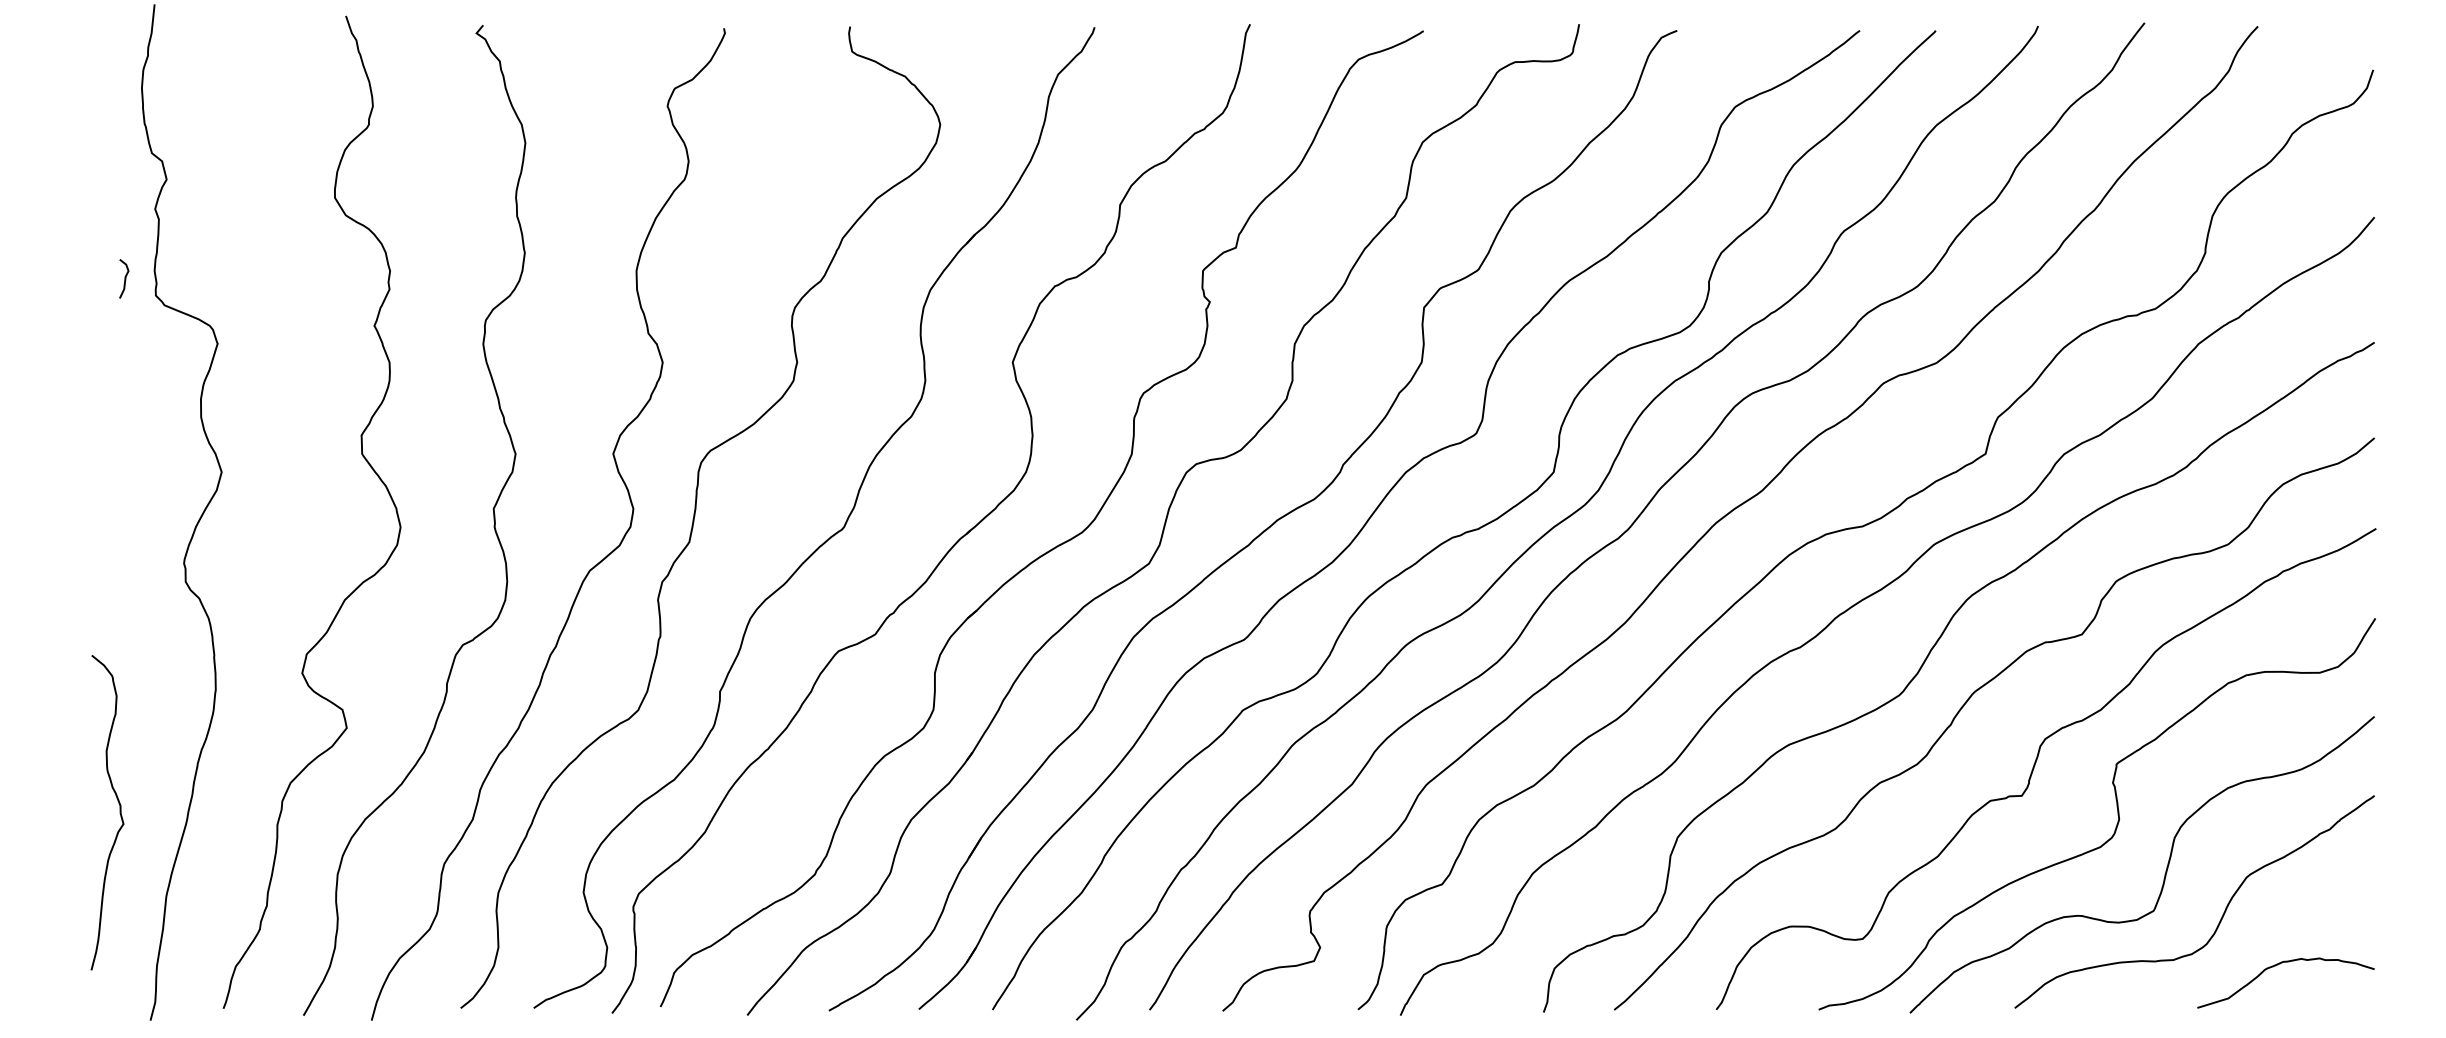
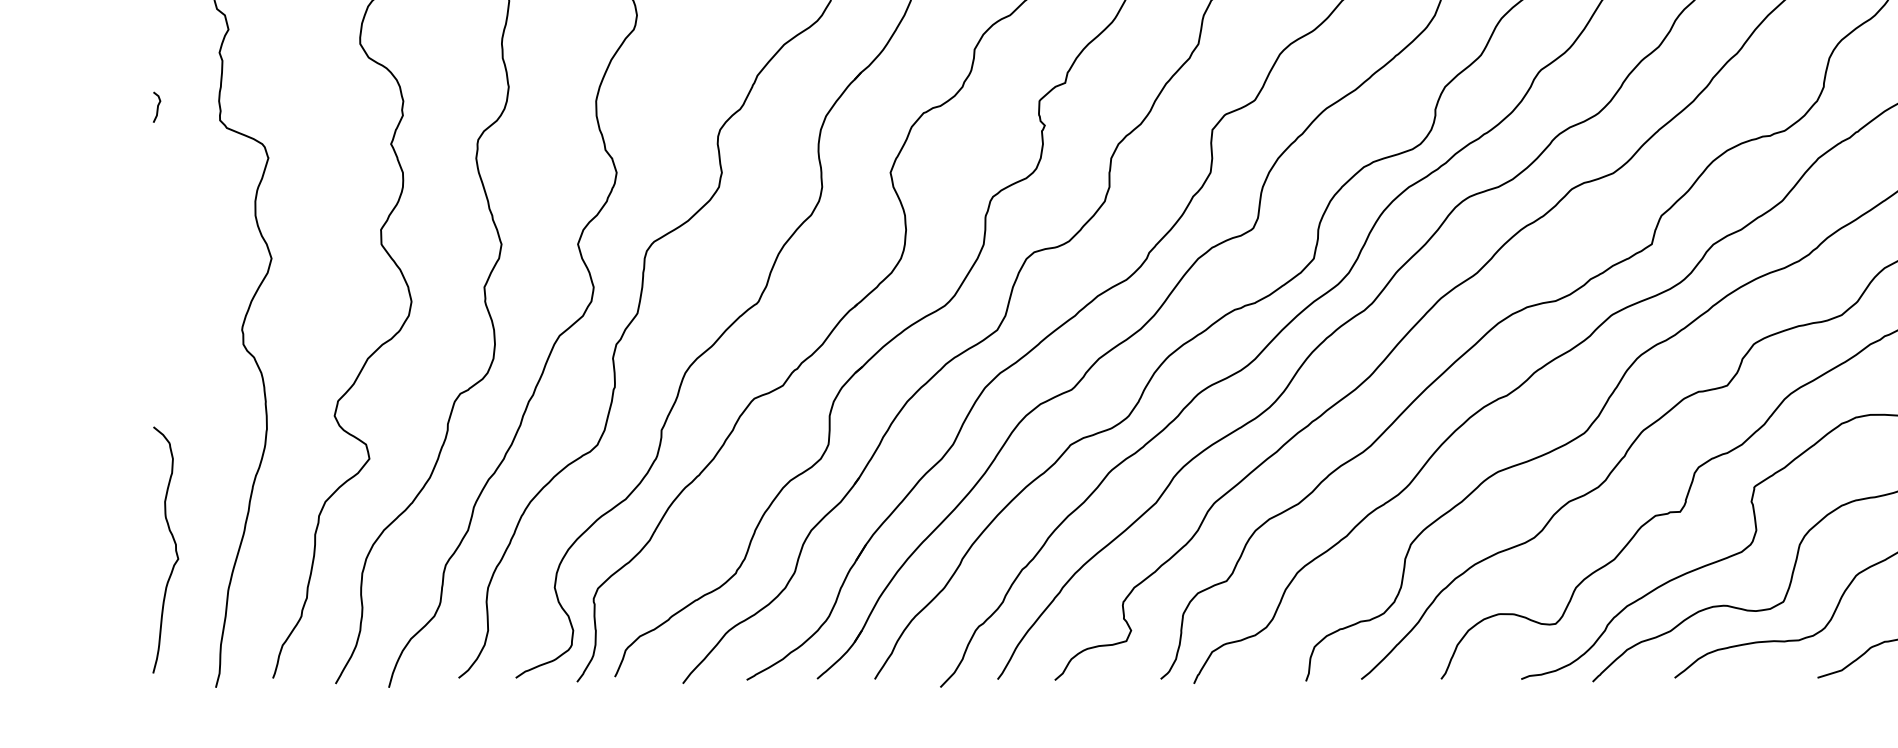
curve: (124, 278) -> (157, 107), moved
curve: (119, 812) -> (175, 549), moved

